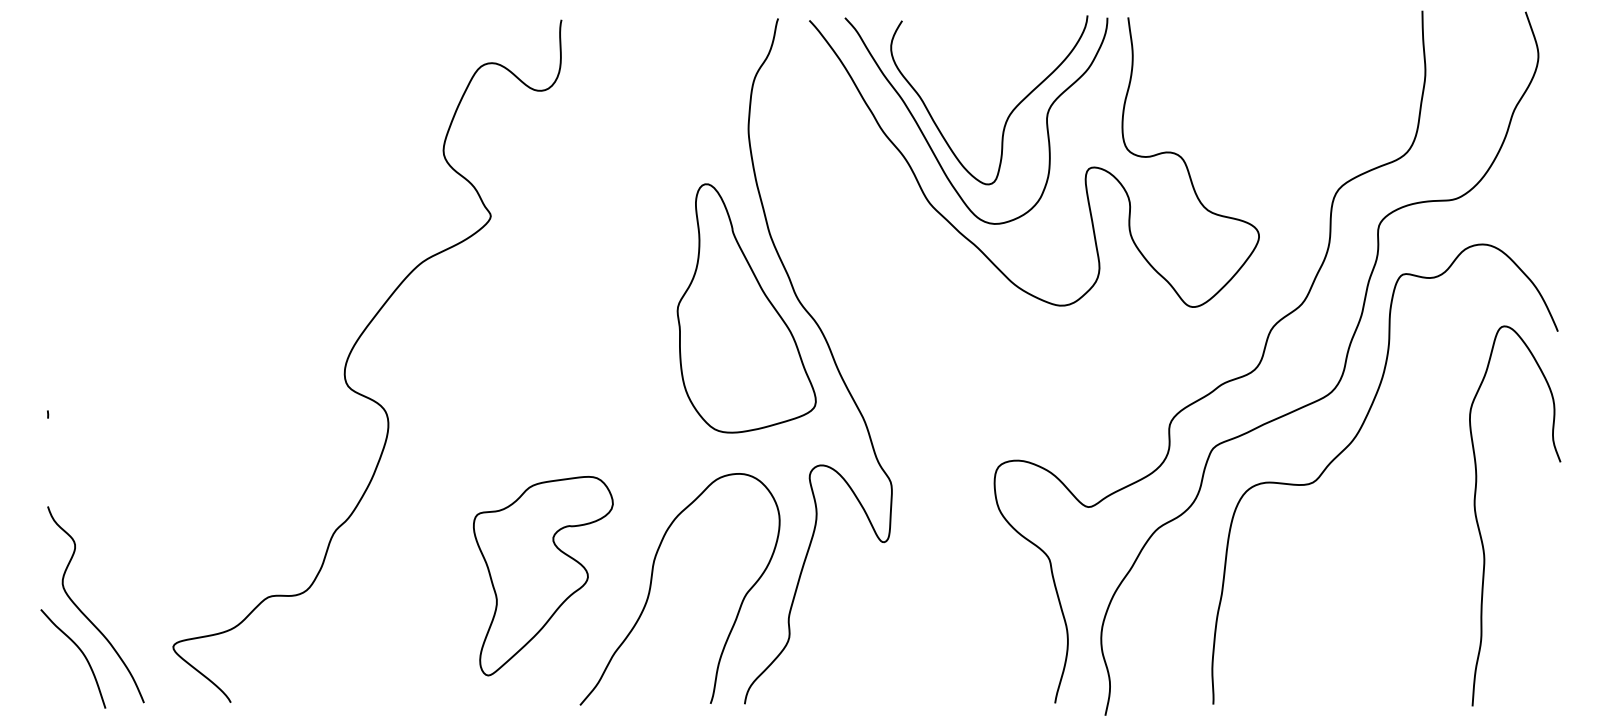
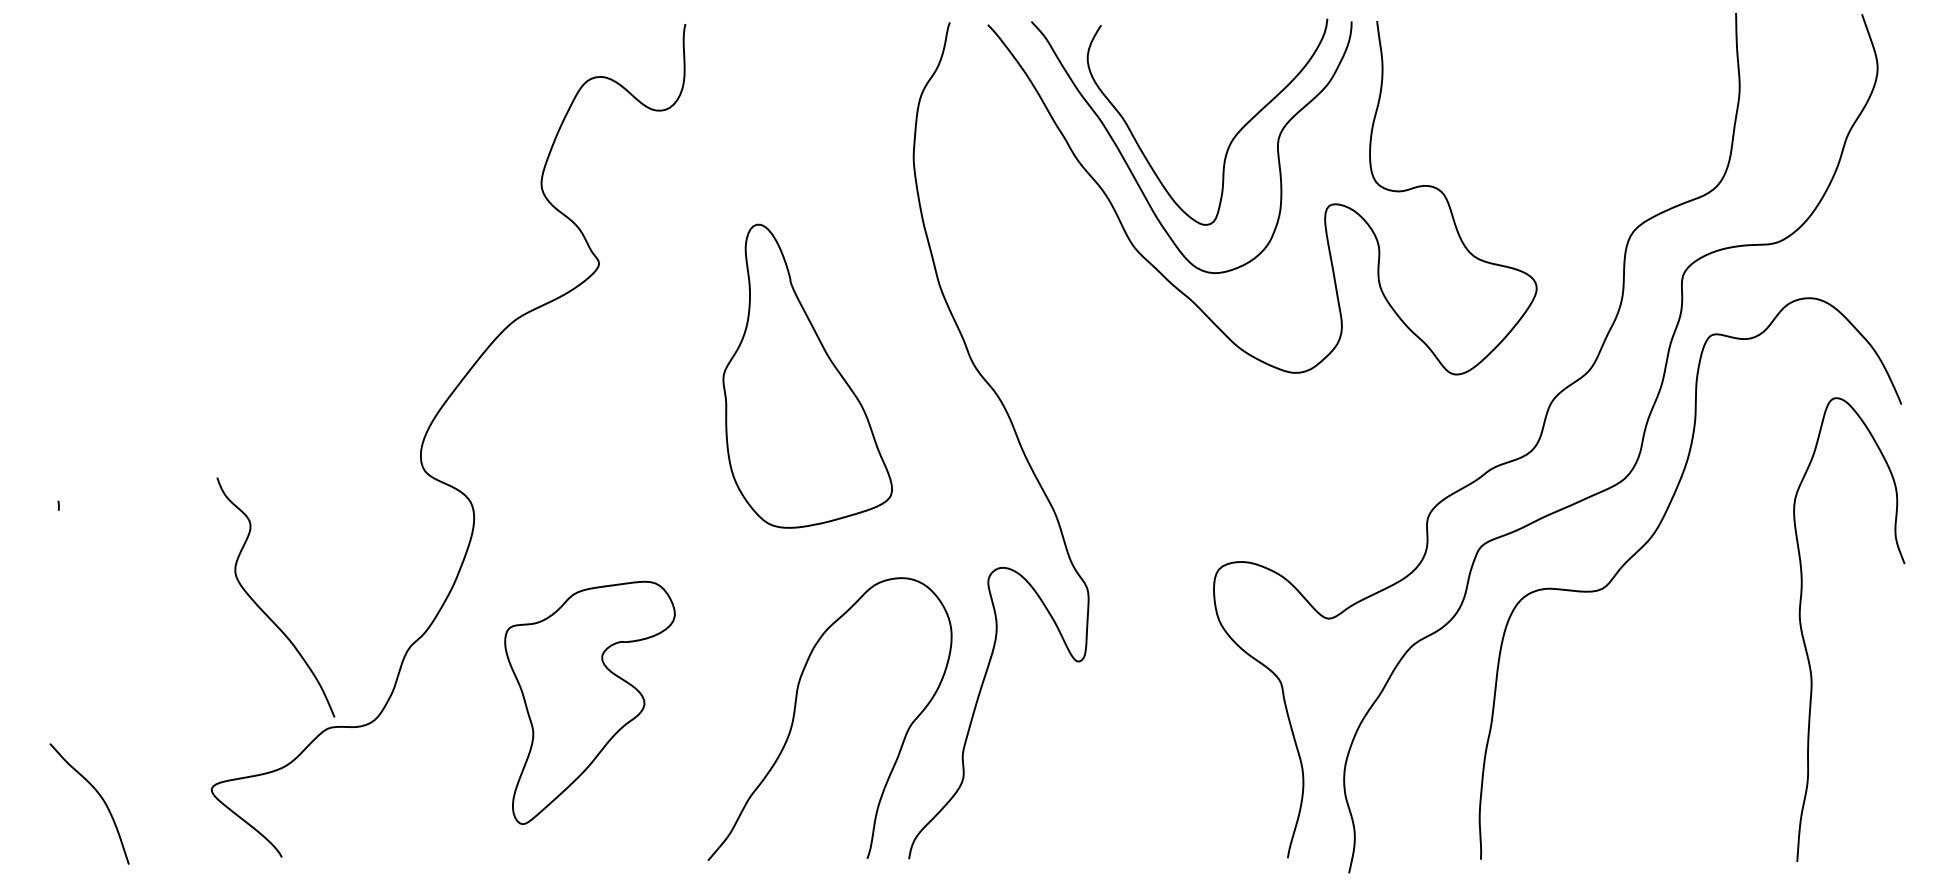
part: (746, 308) -> (807, 376), moved
part: (543, 576) -> (590, 703), moved
curve: (85, 614) -> (263, 609), moved

